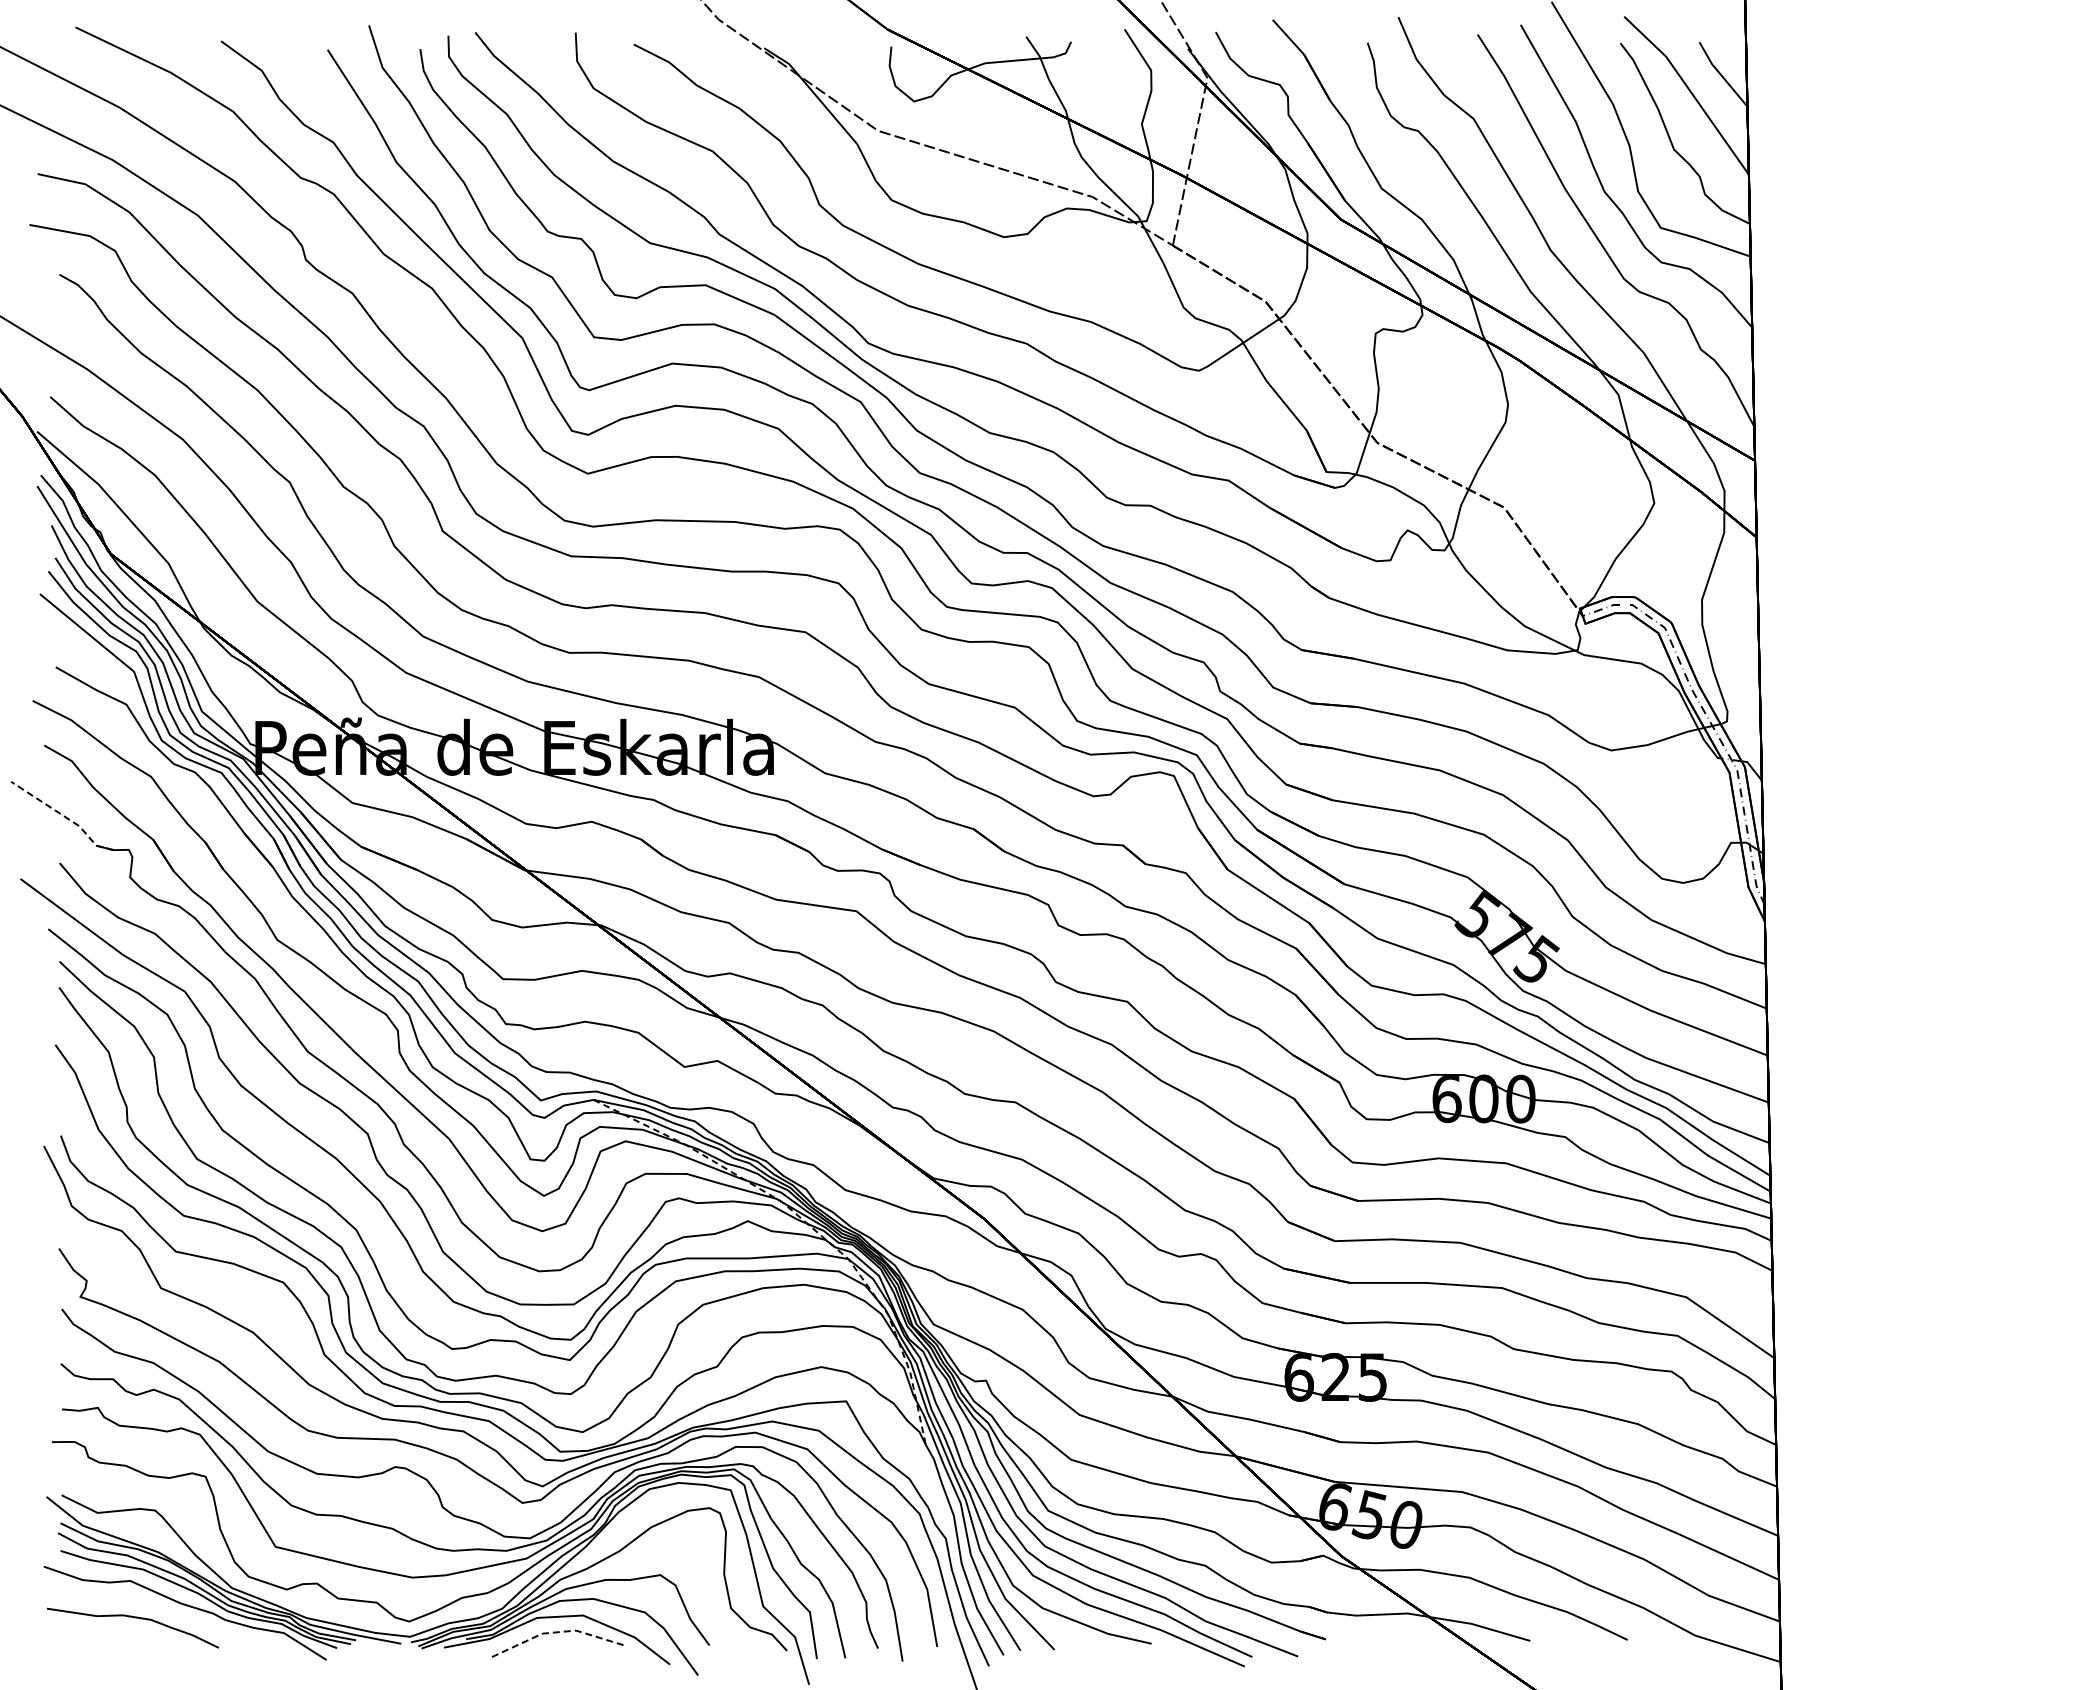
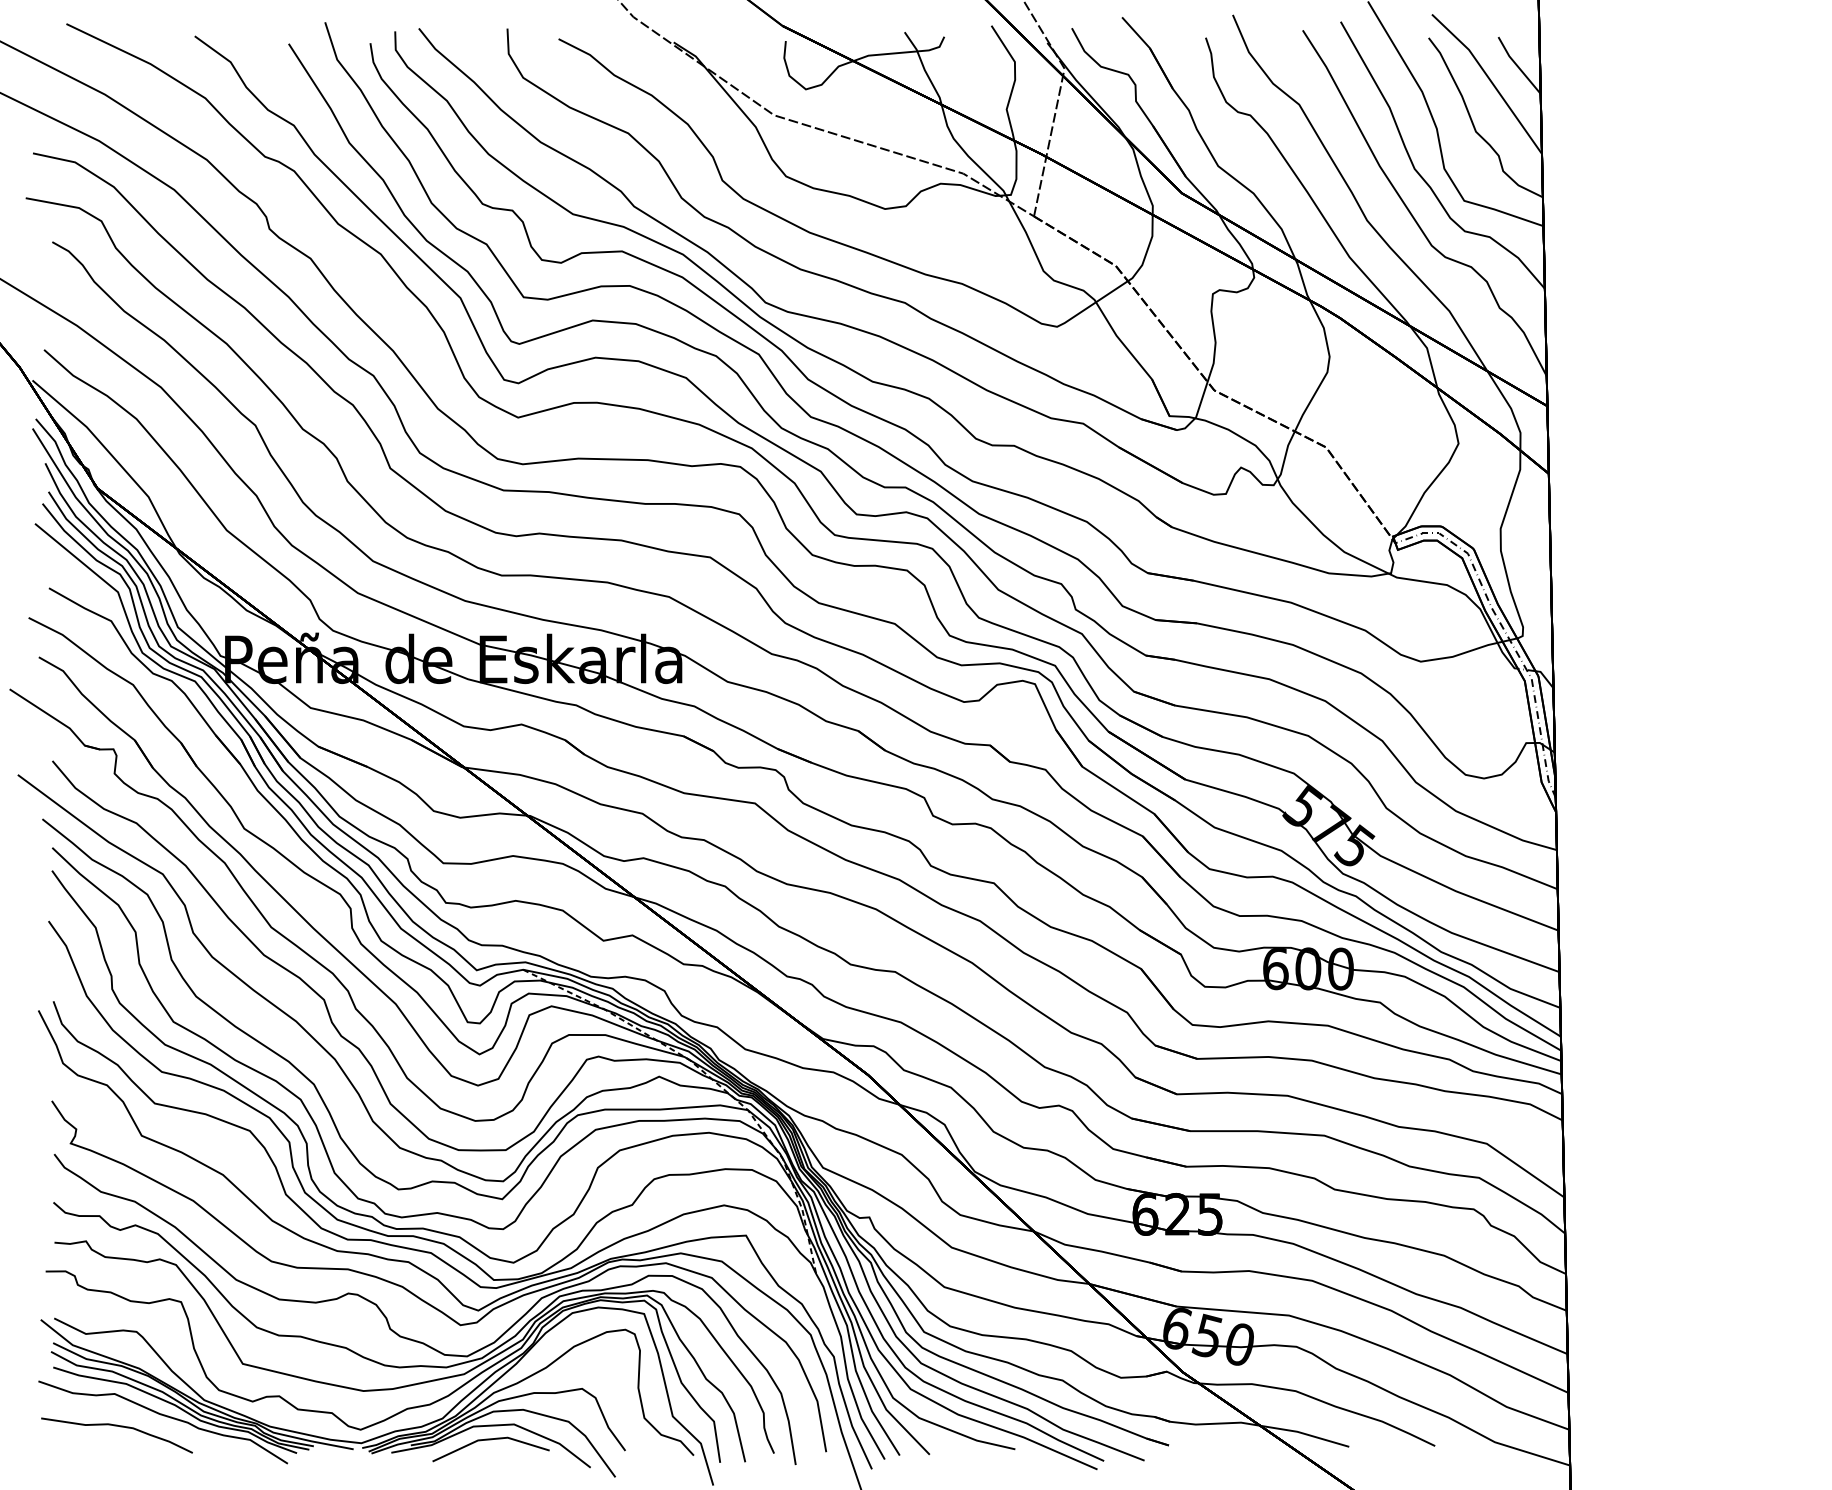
line: (64, 816) -> (56, 719), dashed -> solid
line: (555, 1632) -> (489, 1439), dashed -> solid

